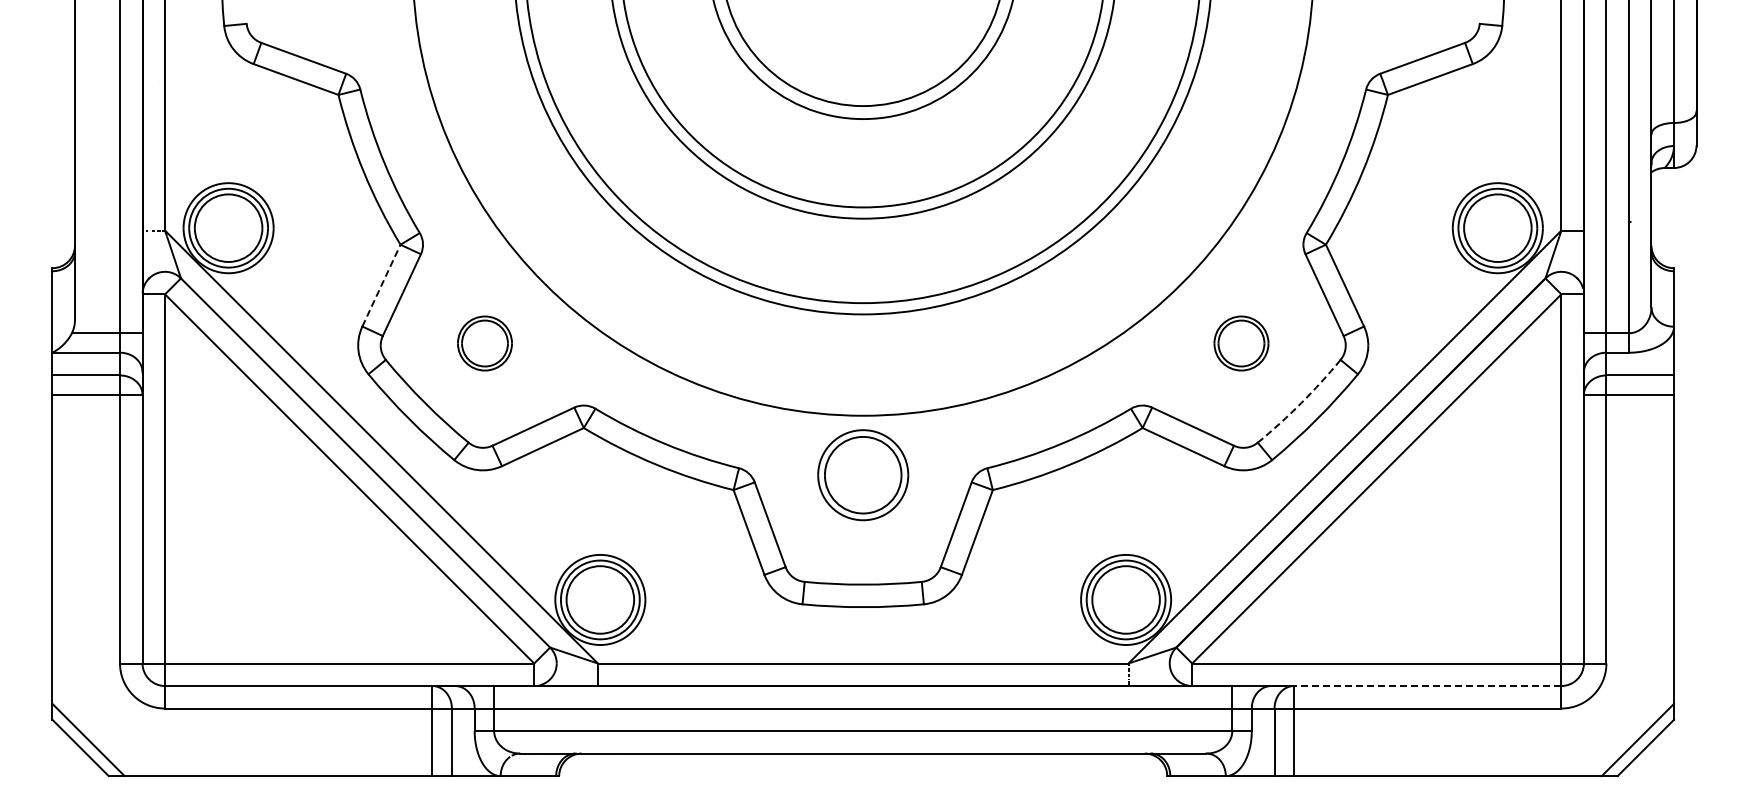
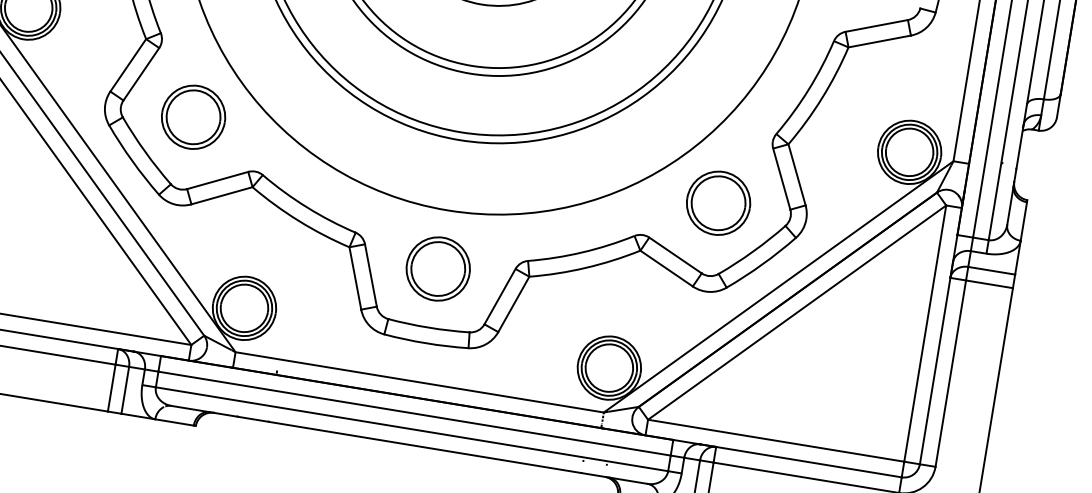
line: (381, 285) -> (128, 65), dashed -> solid
part: (484, 343) -> (193, 117), size x1.67
part: (1241, 343) -> (718, 203), size x1.67
arc: (1301, 403) -> (753, 251), dashed -> solid
part: (863, 475) -> (438, 269), moved
line: (1427, 686) -> (808, 462), dashed -> solid

